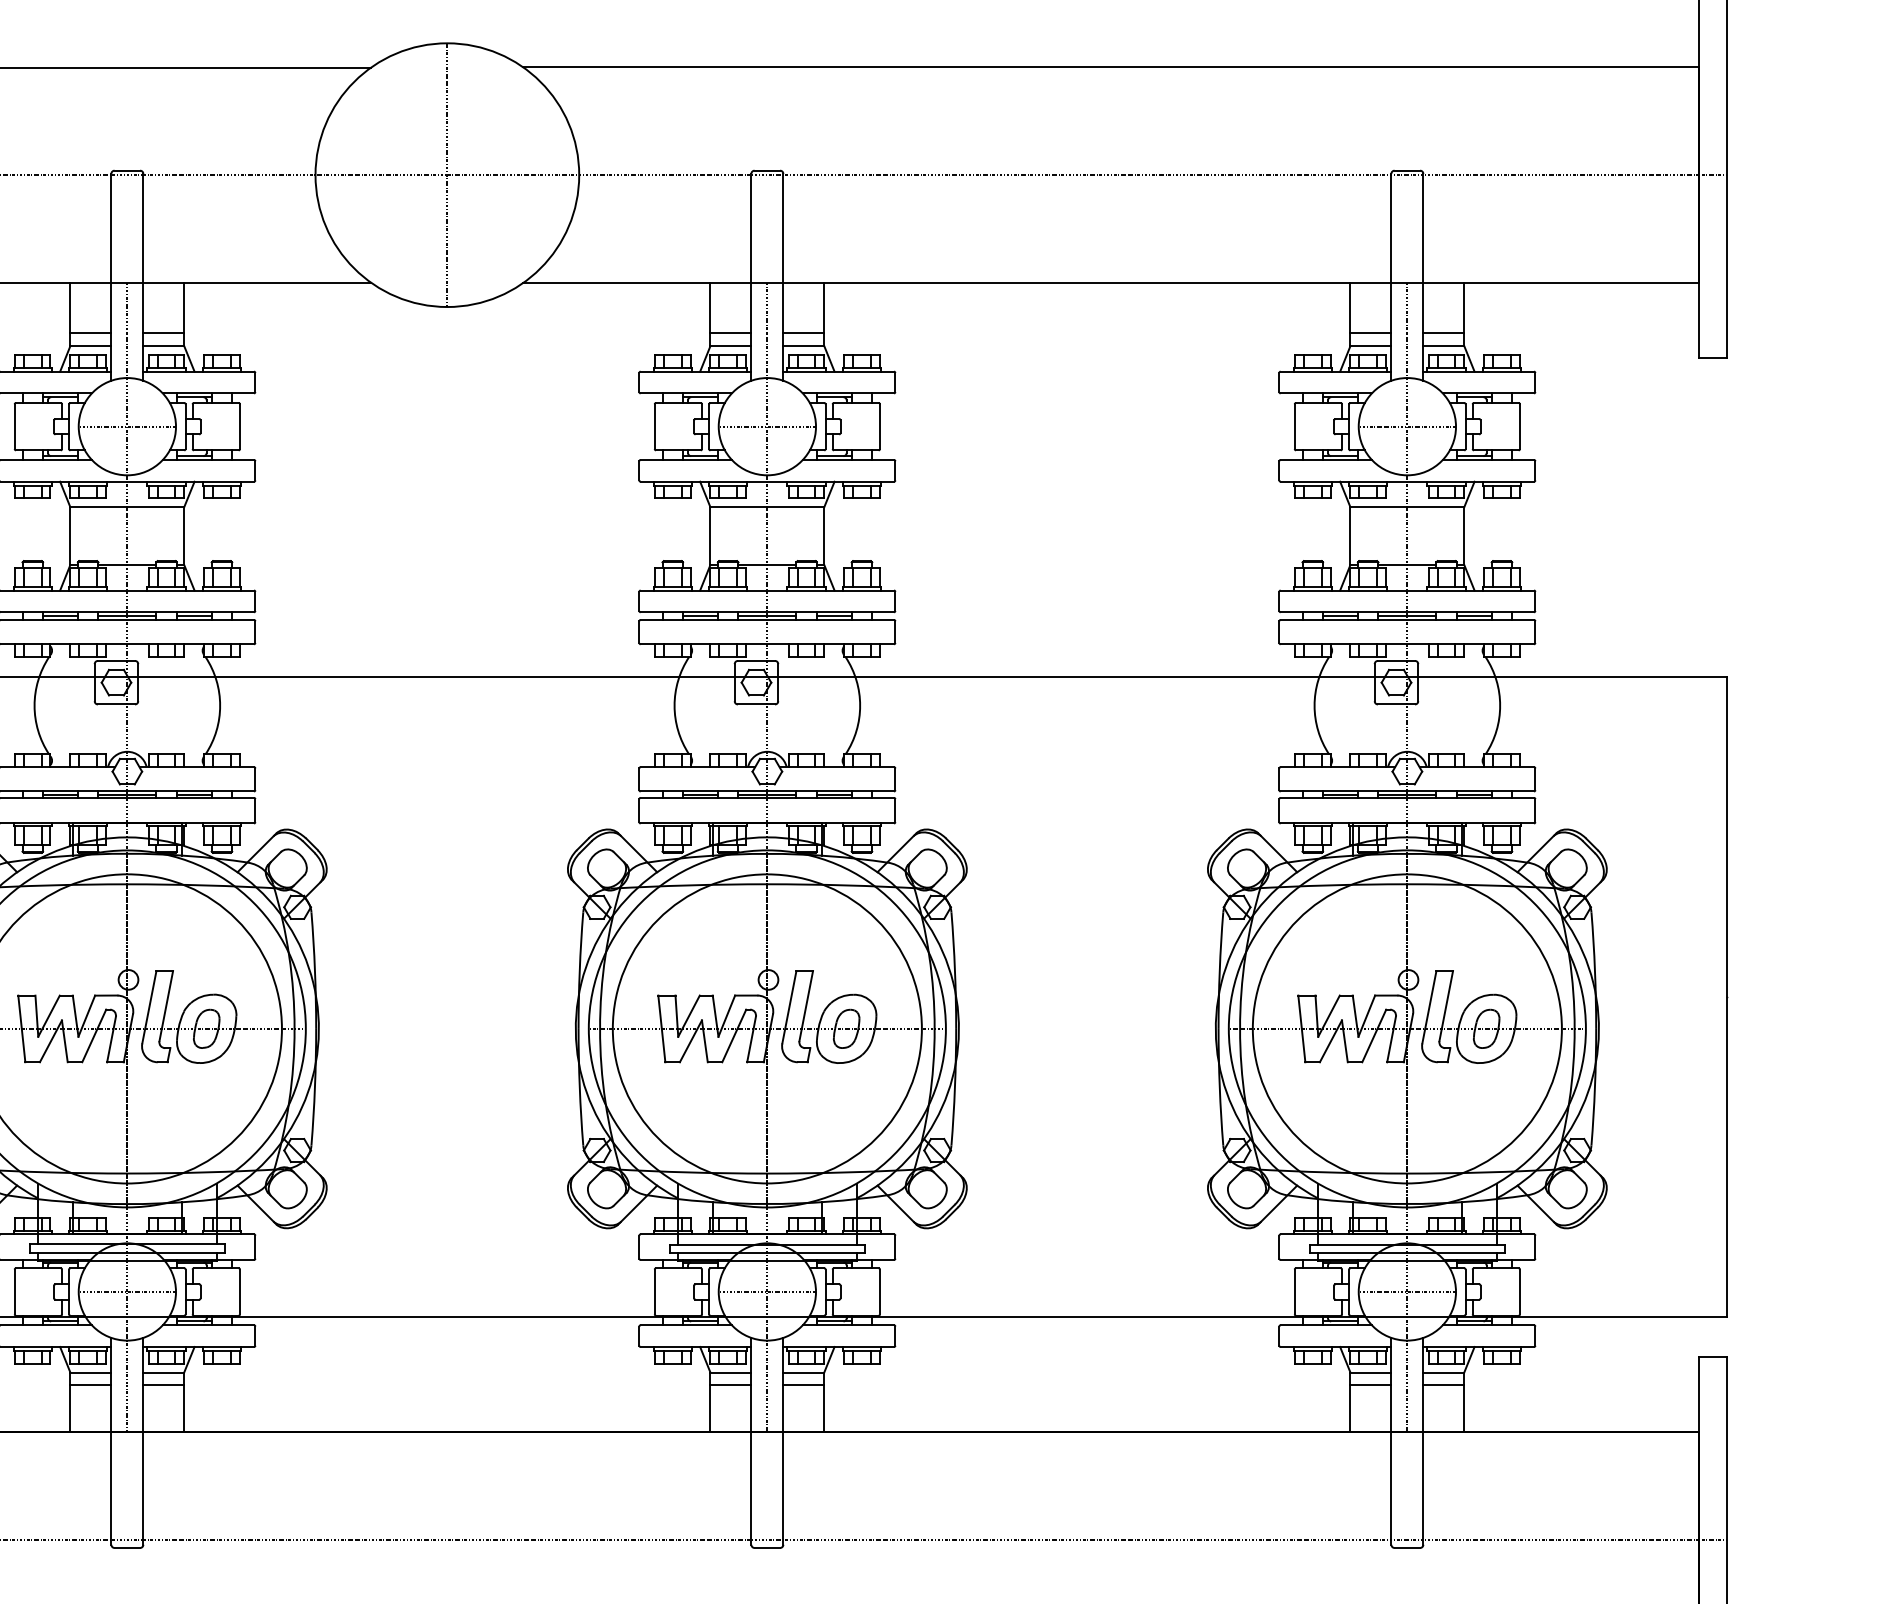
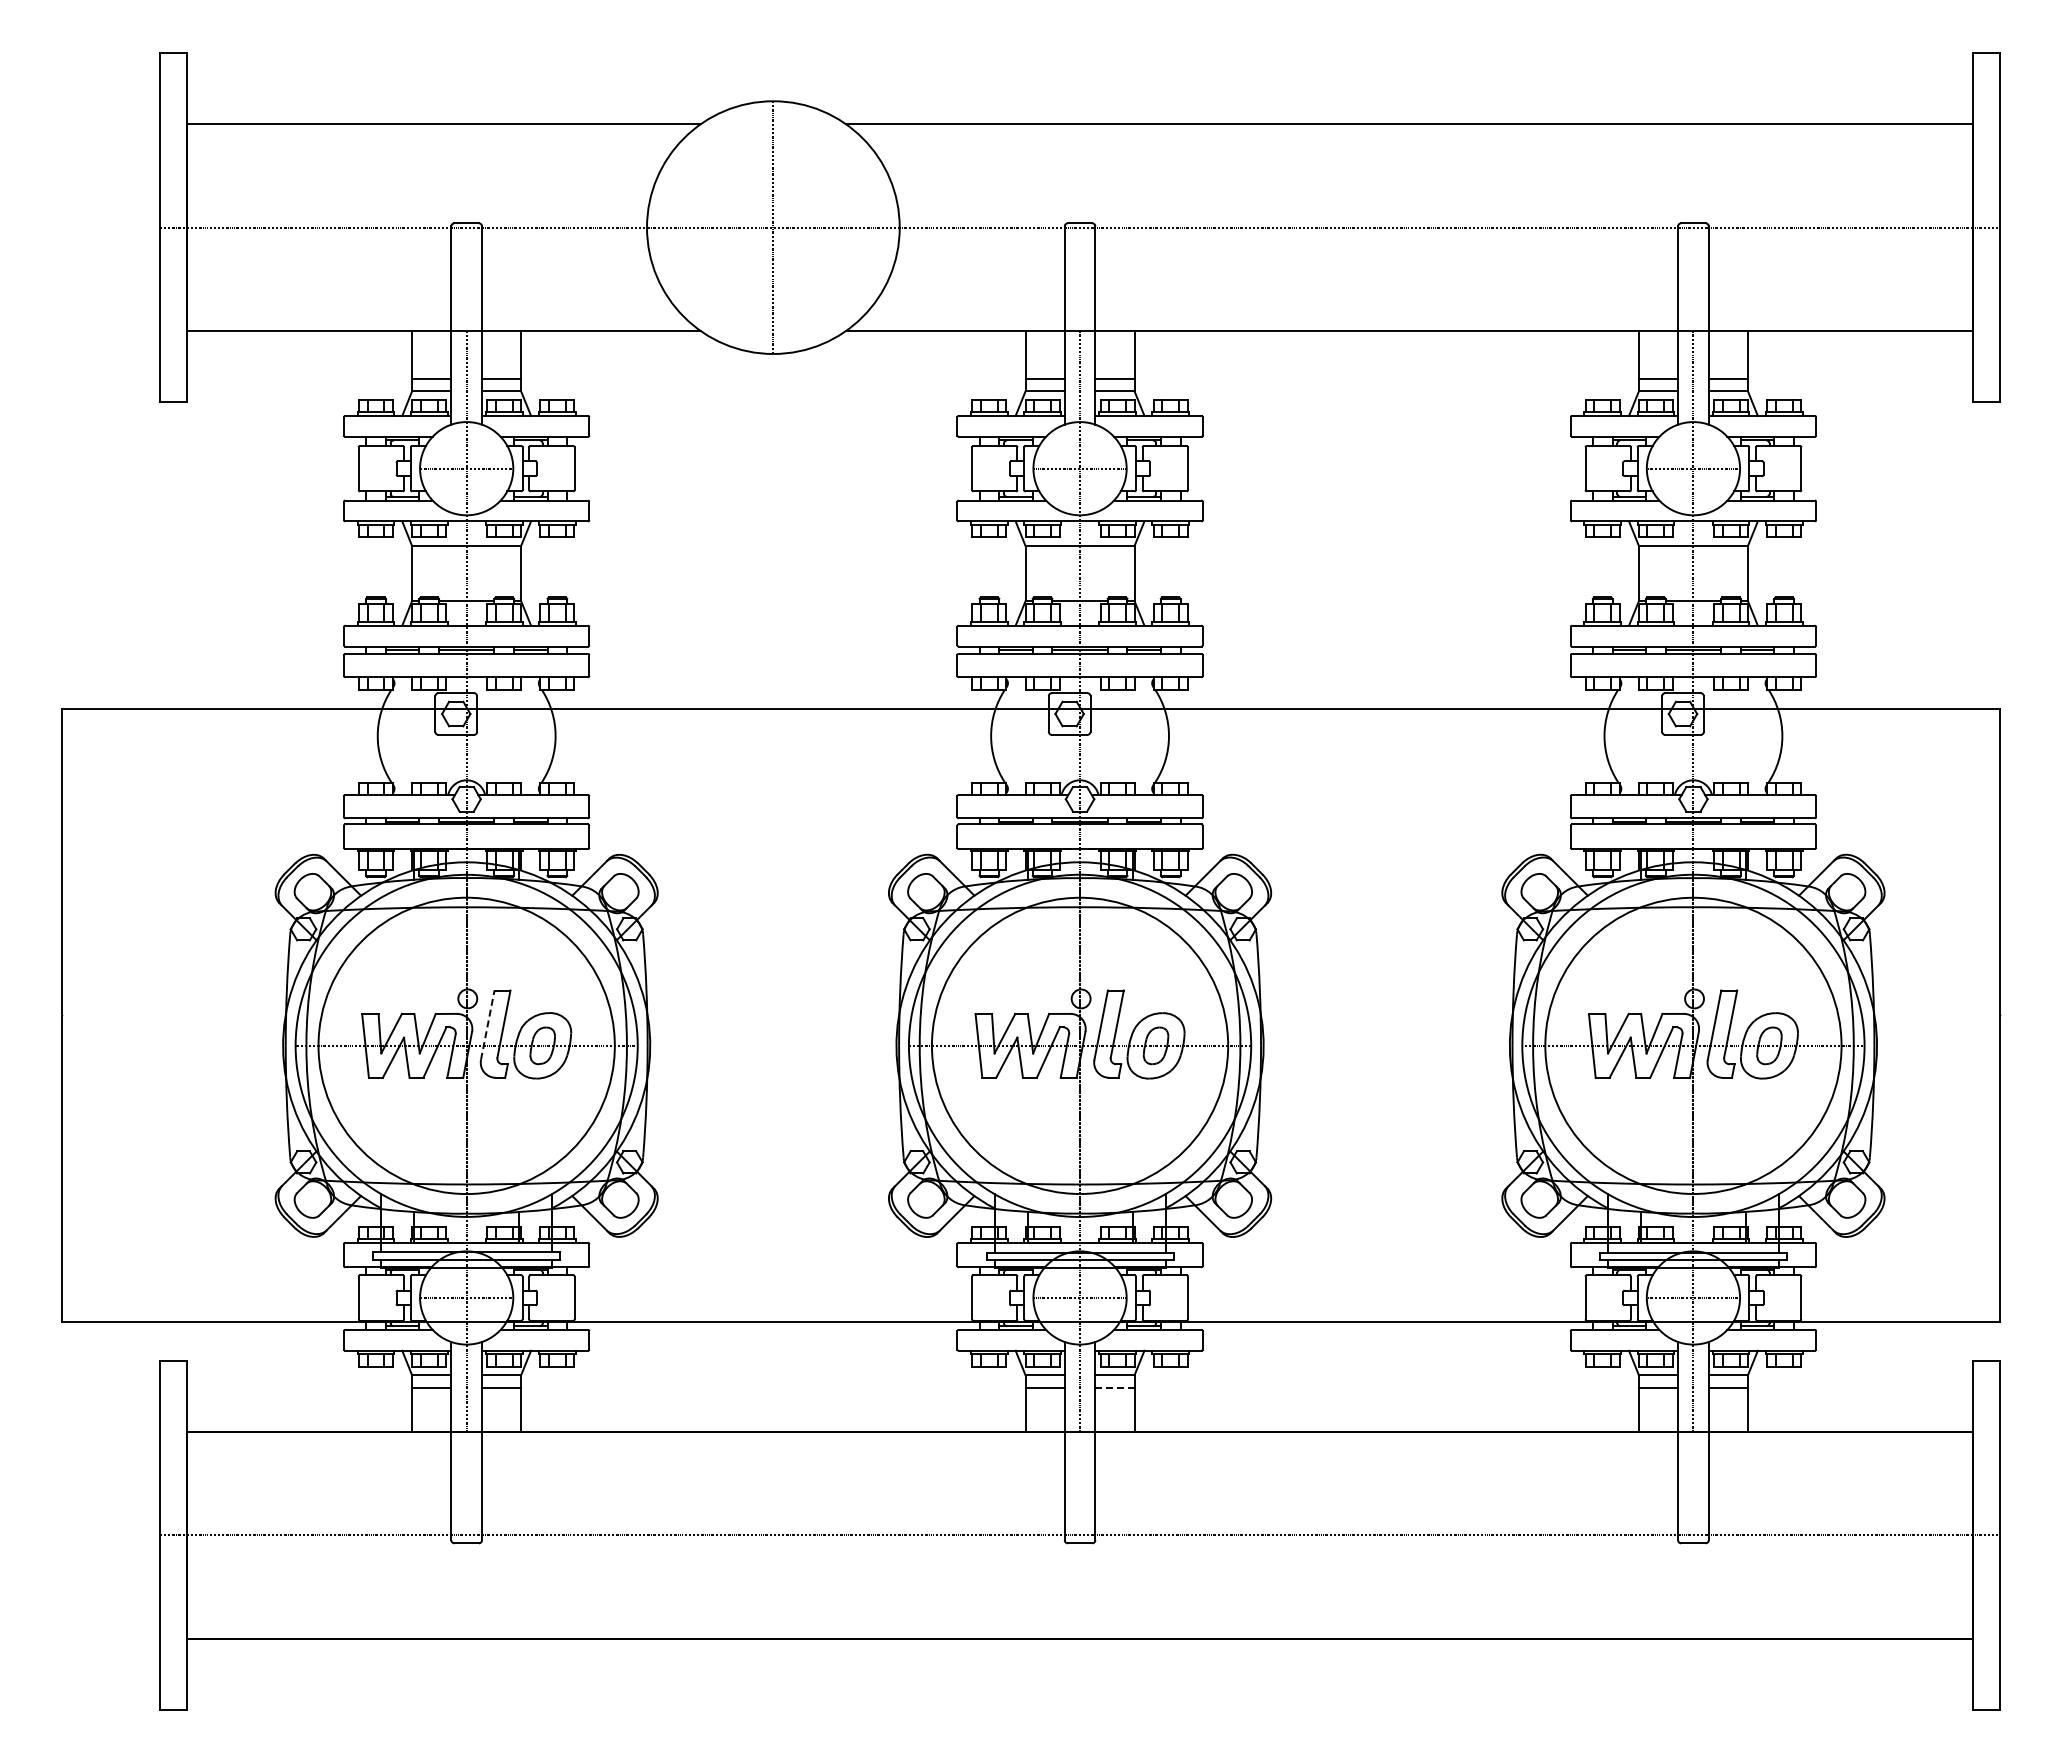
line: (149, 1006) -> (487, 1024), solid -> dashed
line: (804, 1385) -> (1115, 1387), solid -> dashed

